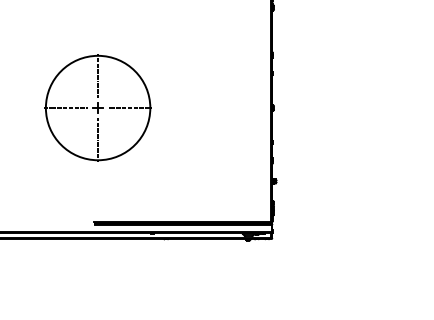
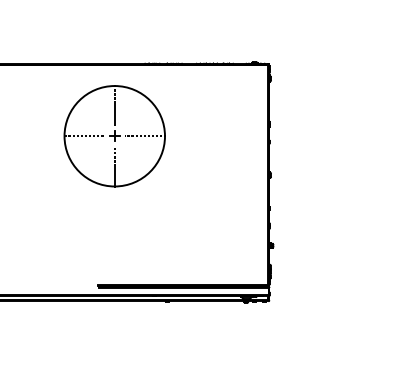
part: (97, 108) -> (114, 136), moved

